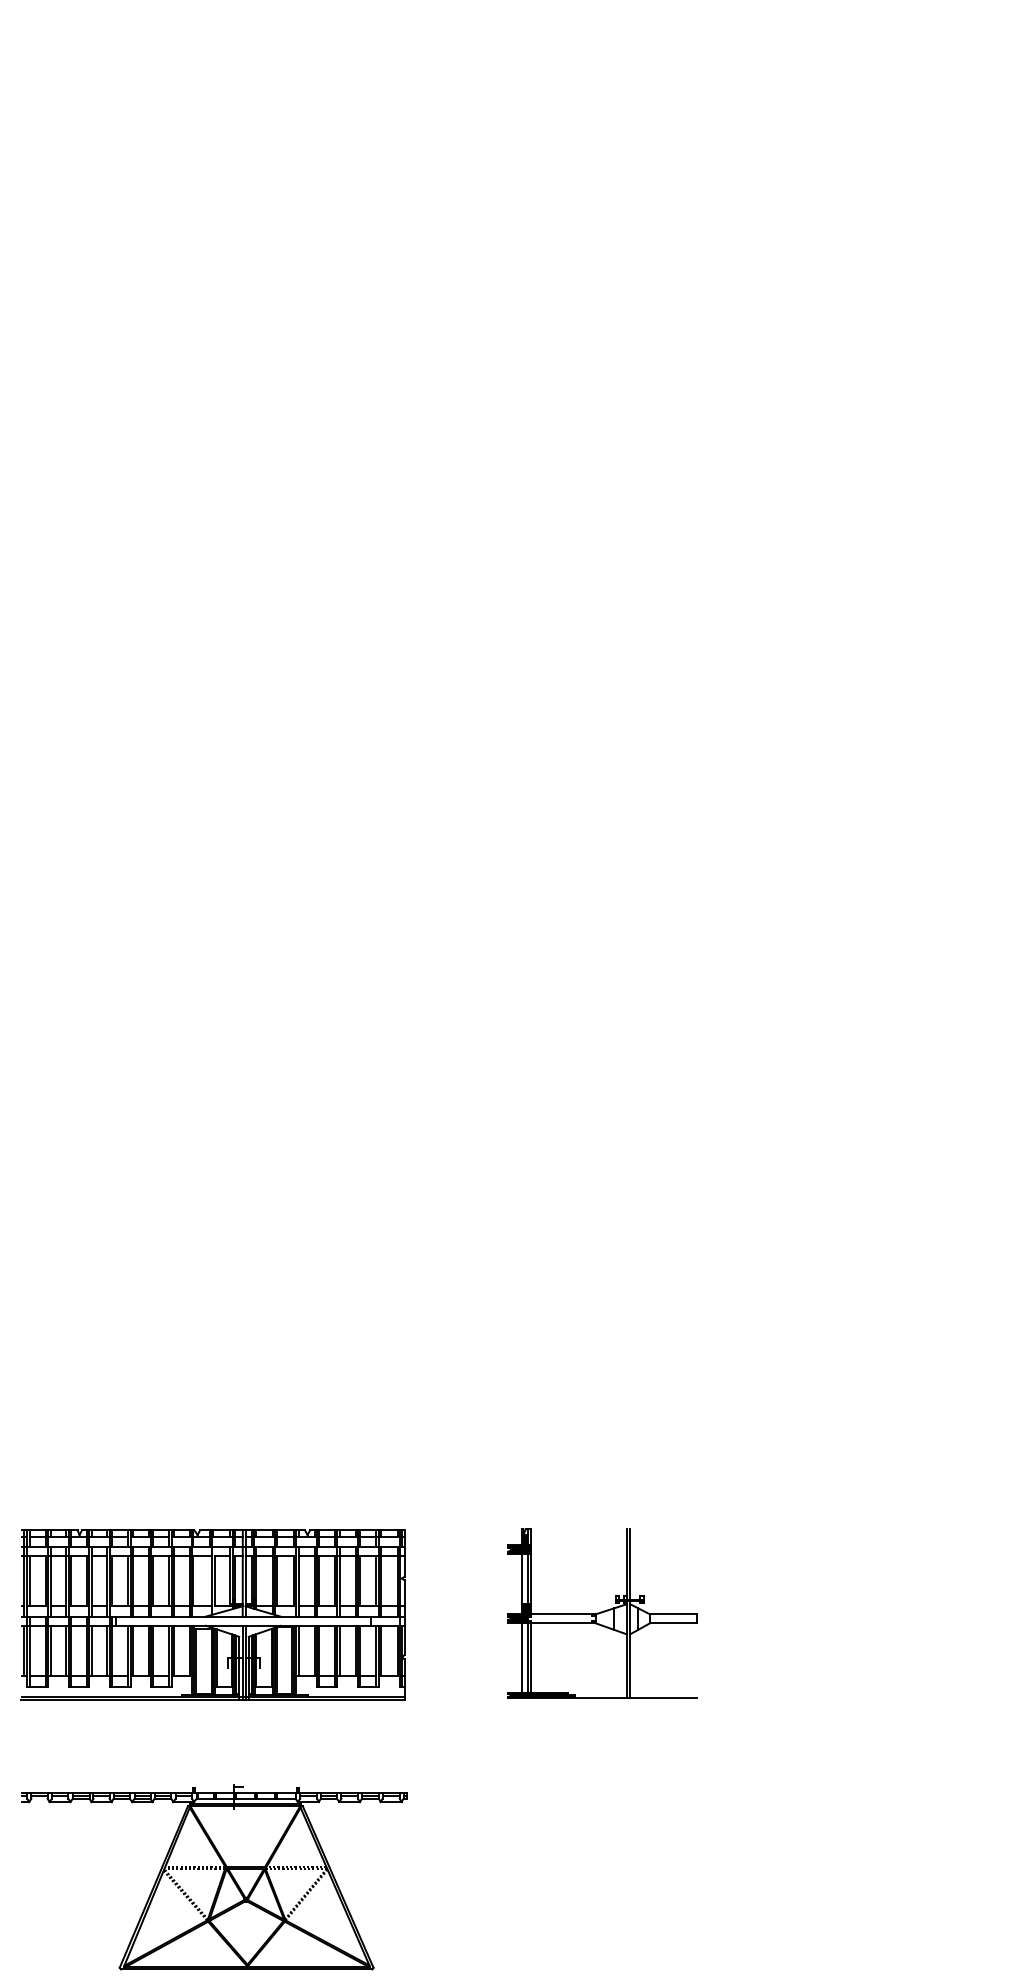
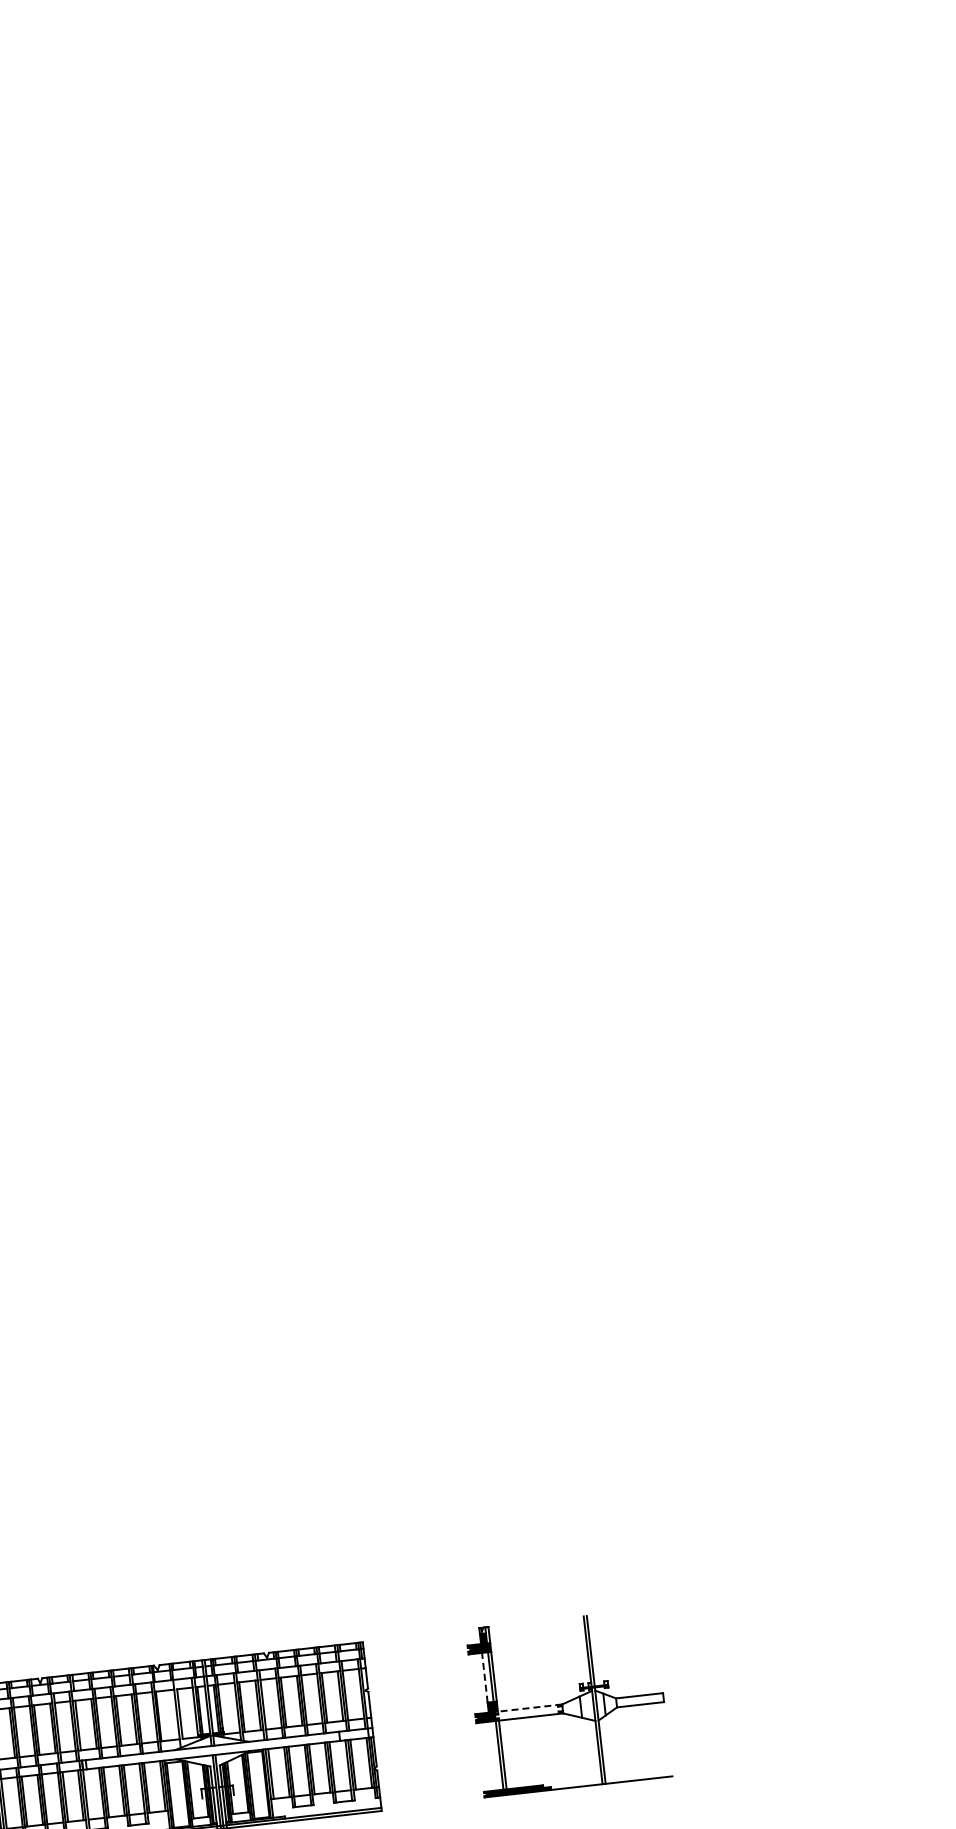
line: (521, 1579) -> (484, 1678), solid -> dashed
line: (561, 1614) -> (528, 1708), solid -> dashed
line: (521, 1657) -> (493, 1755), removed

